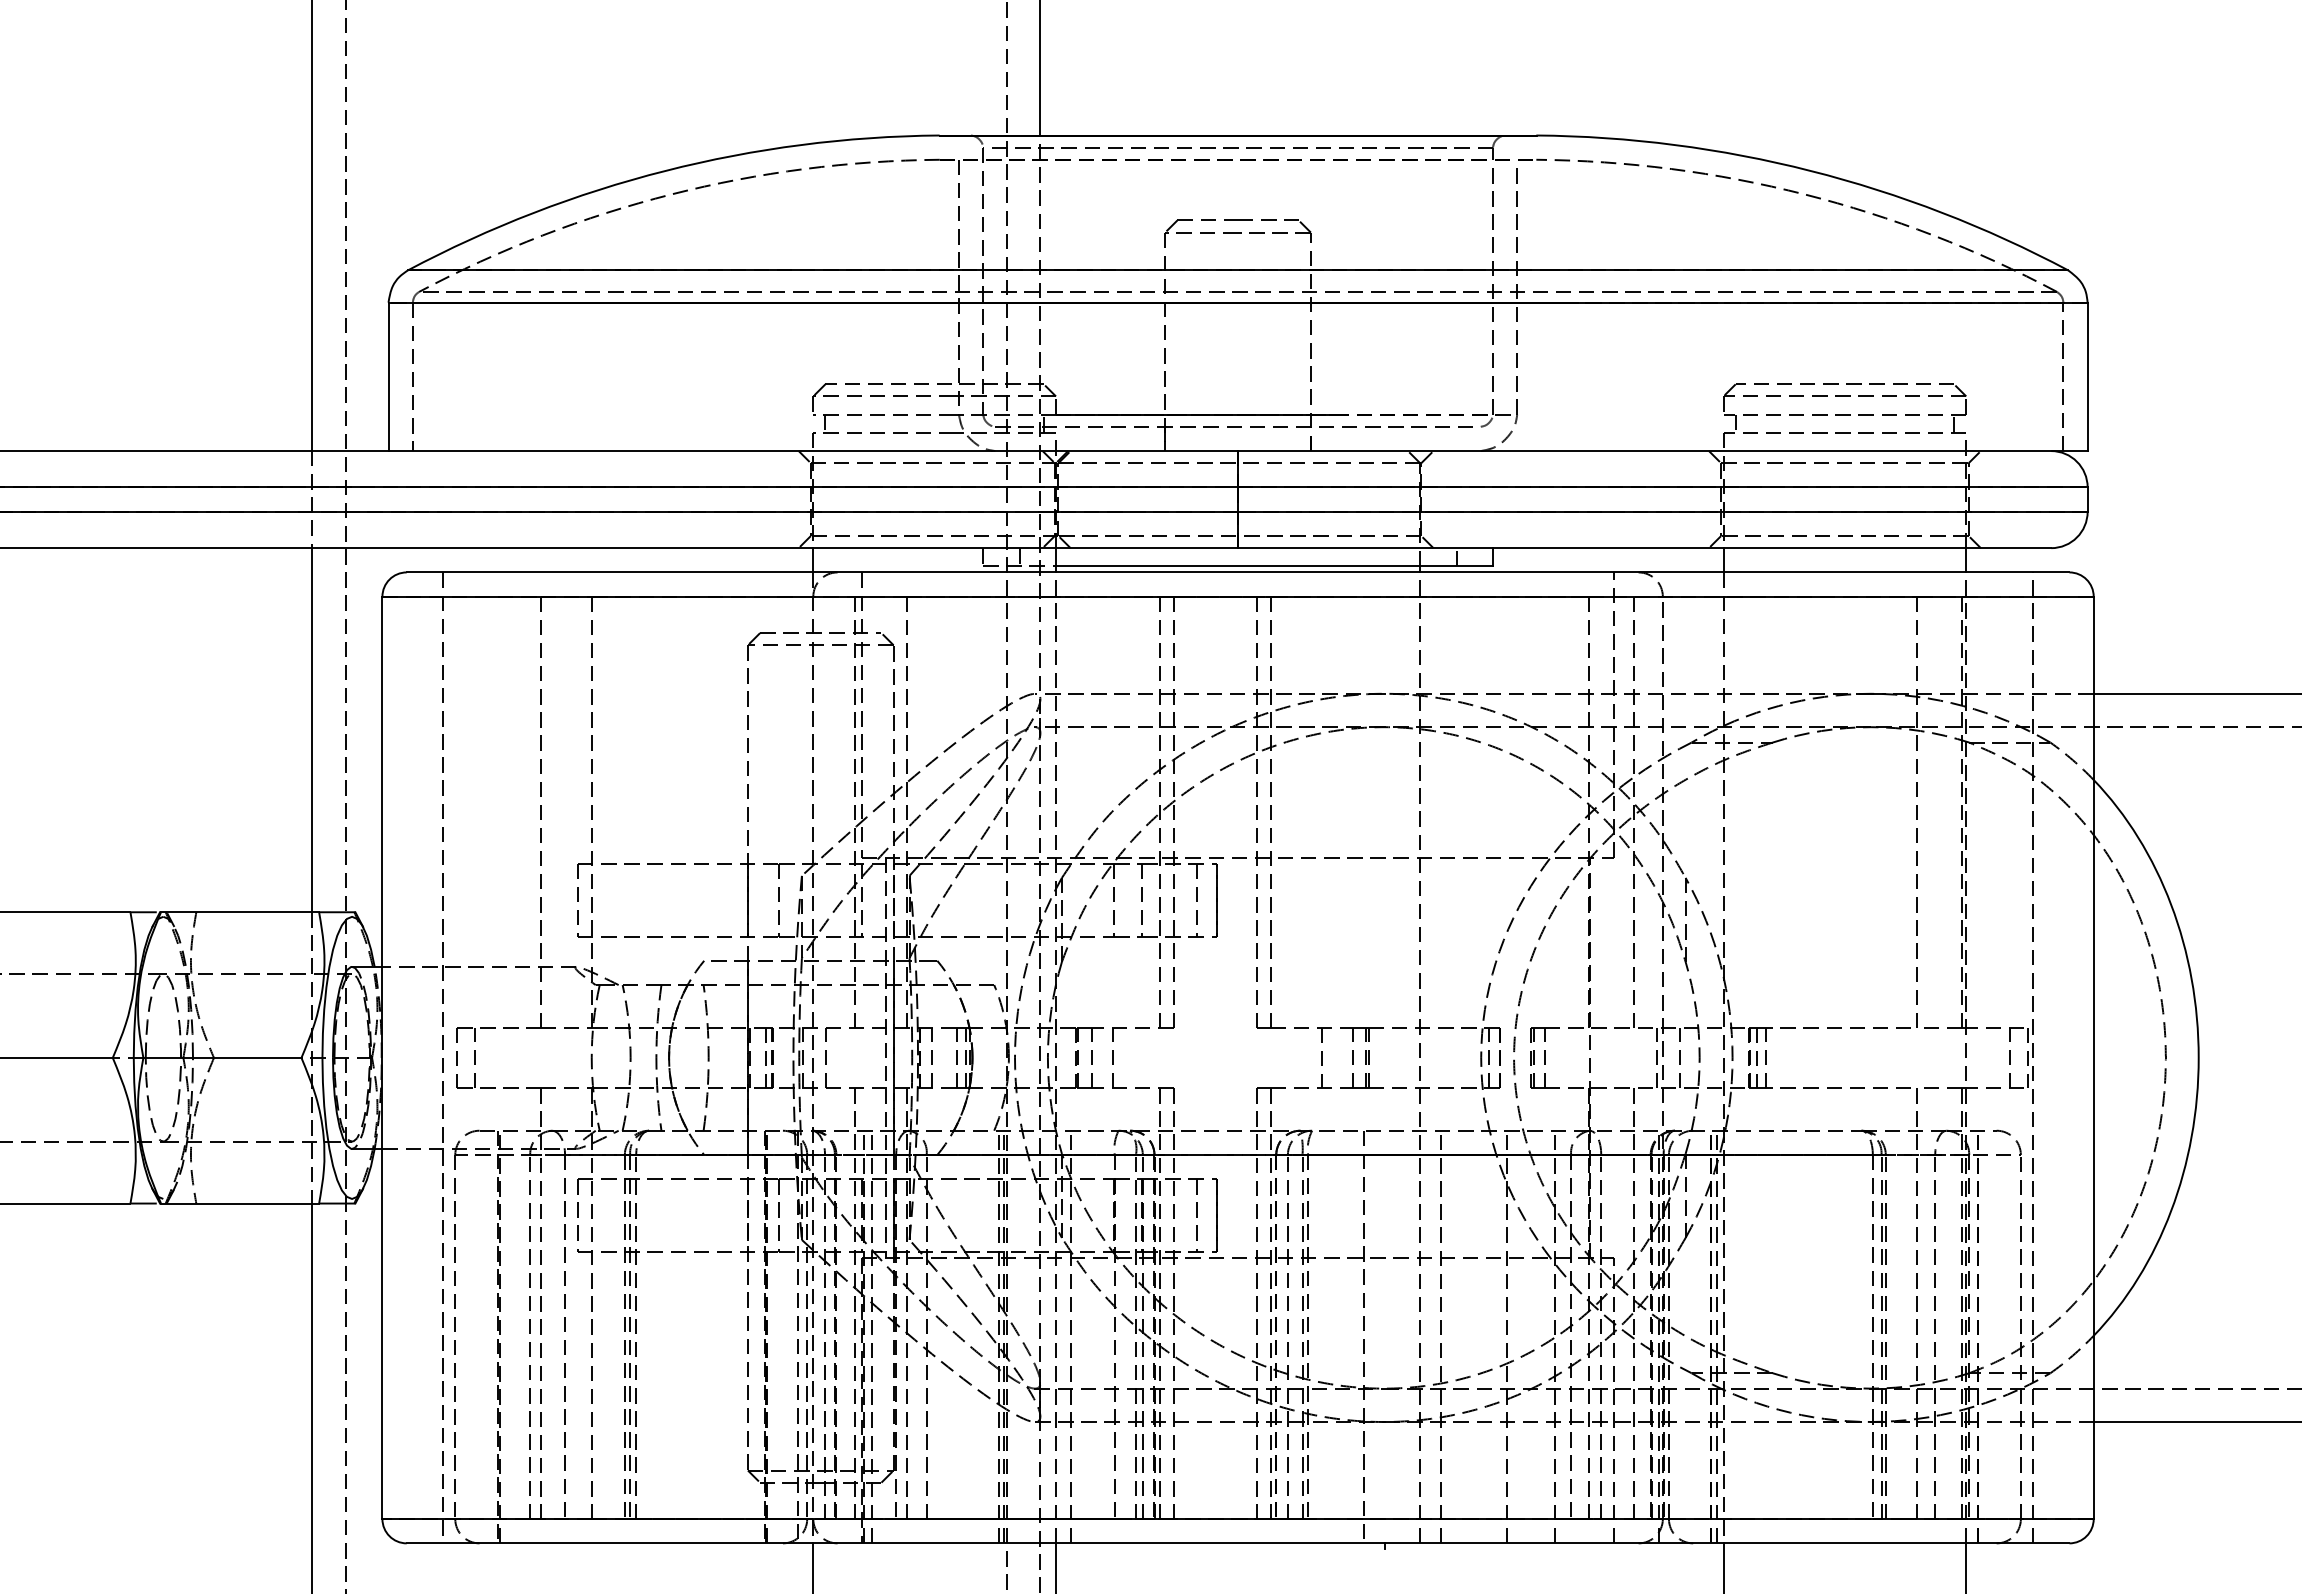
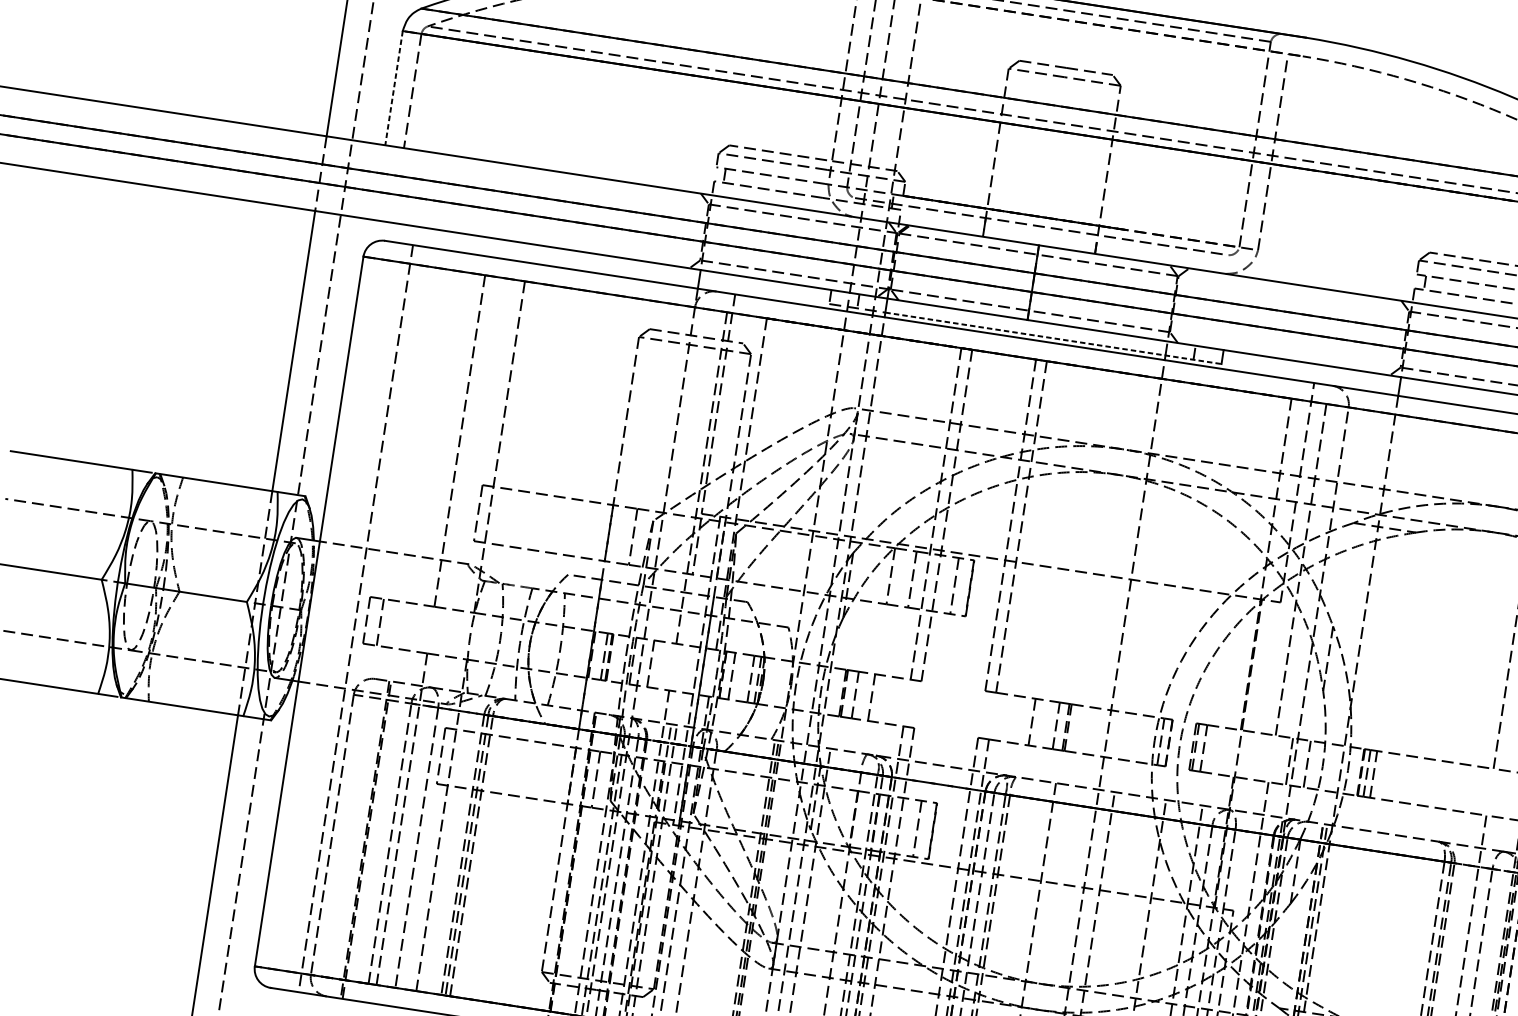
line: (388, 377) -> (393, 88), solid -> dashed
line: (1274, 566) -> (1053, 338), solid -> dashed

